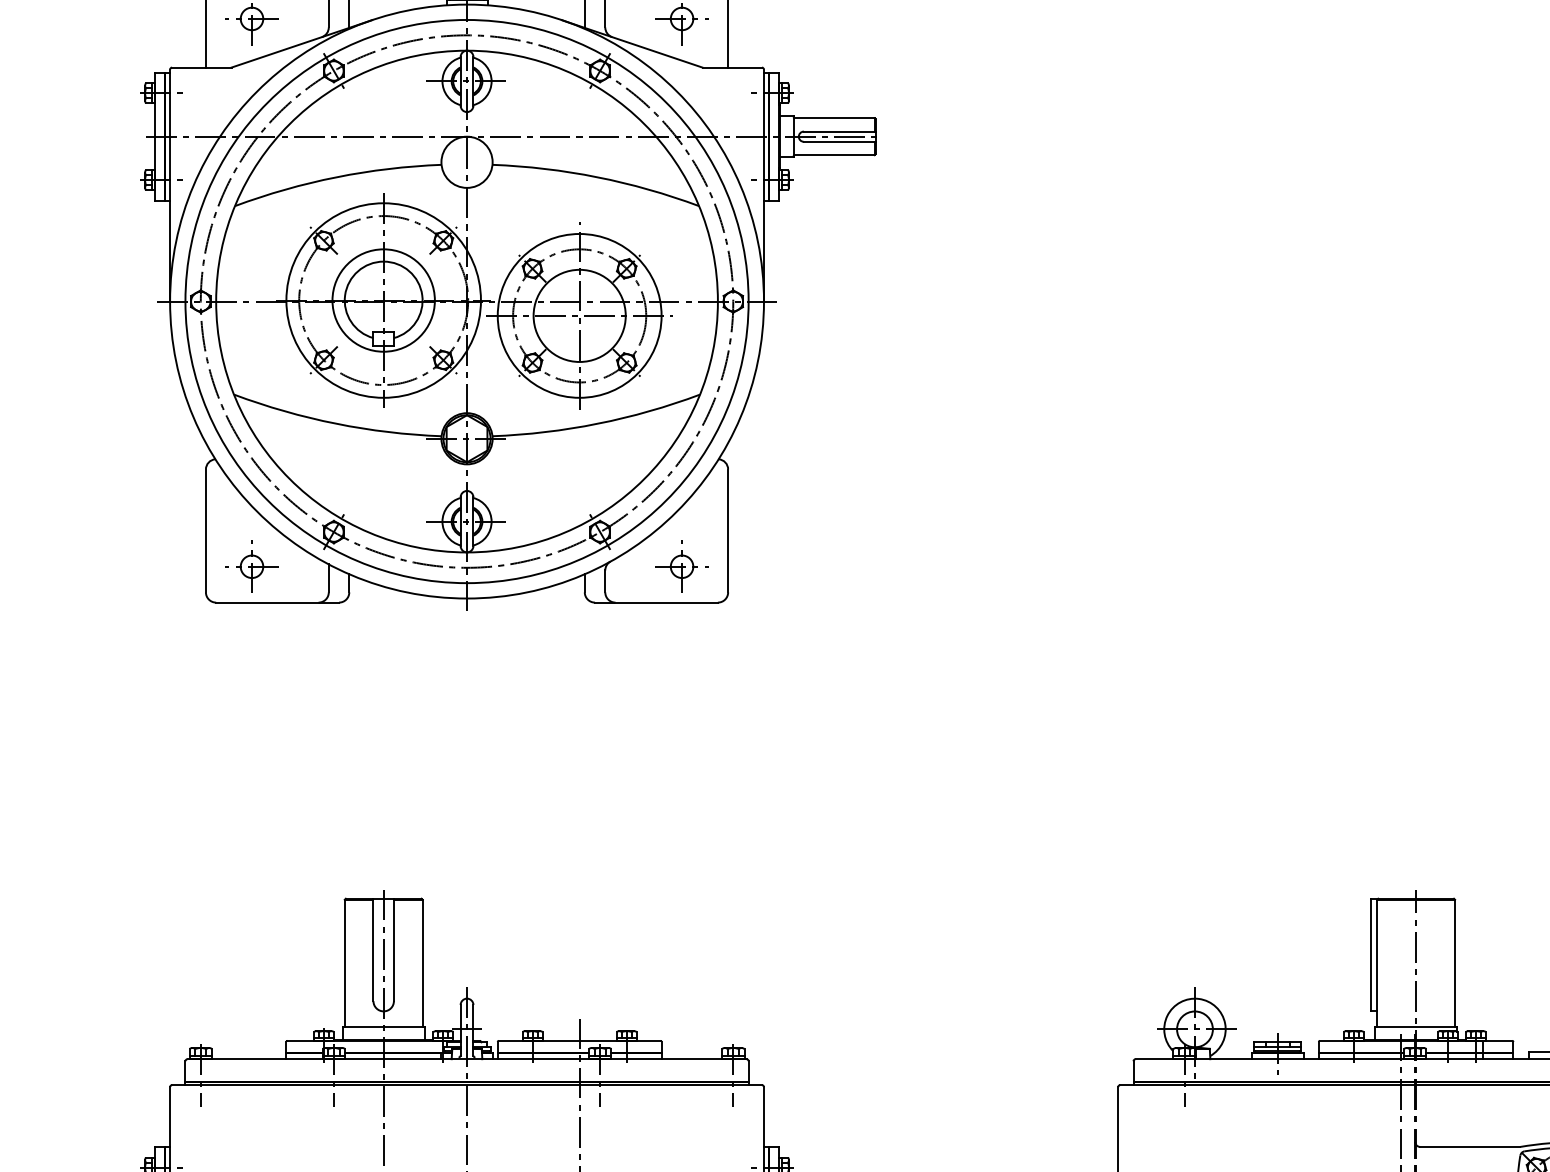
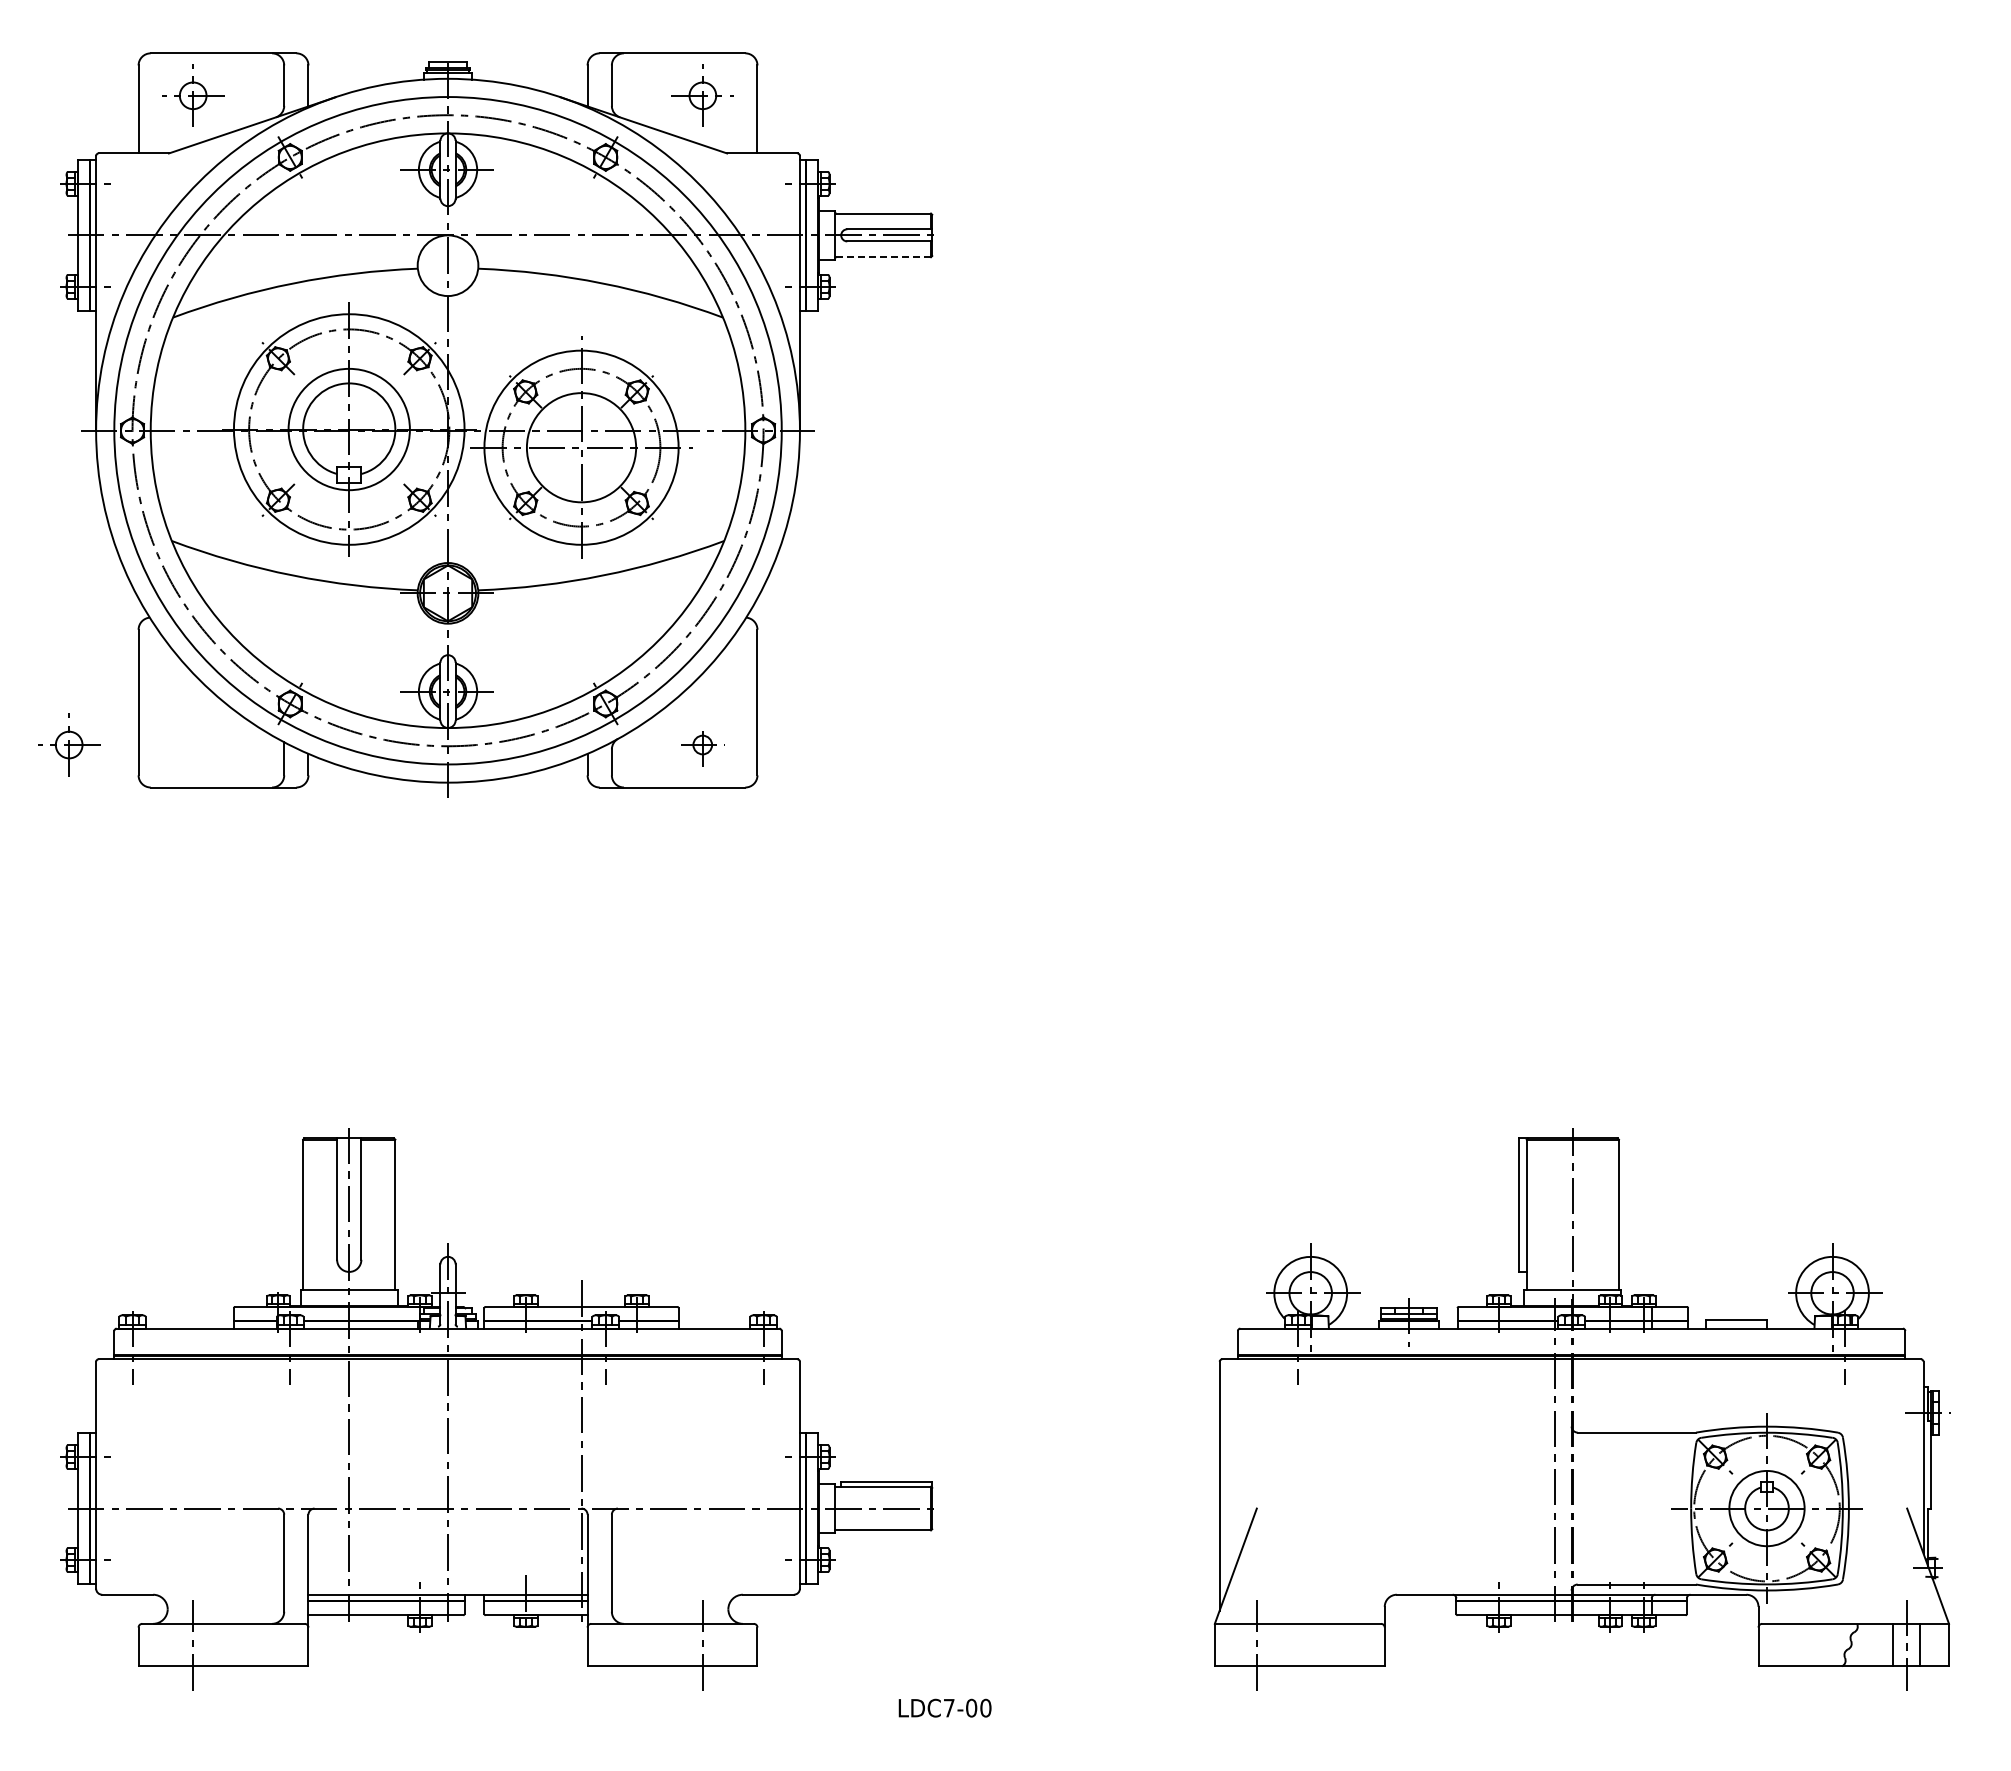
line: (835, 155) -> (884, 257), solid -> dashed
part: (252, 566) -> (69, 744), moved
part: (681, 566) -> (702, 744), size x0.7

